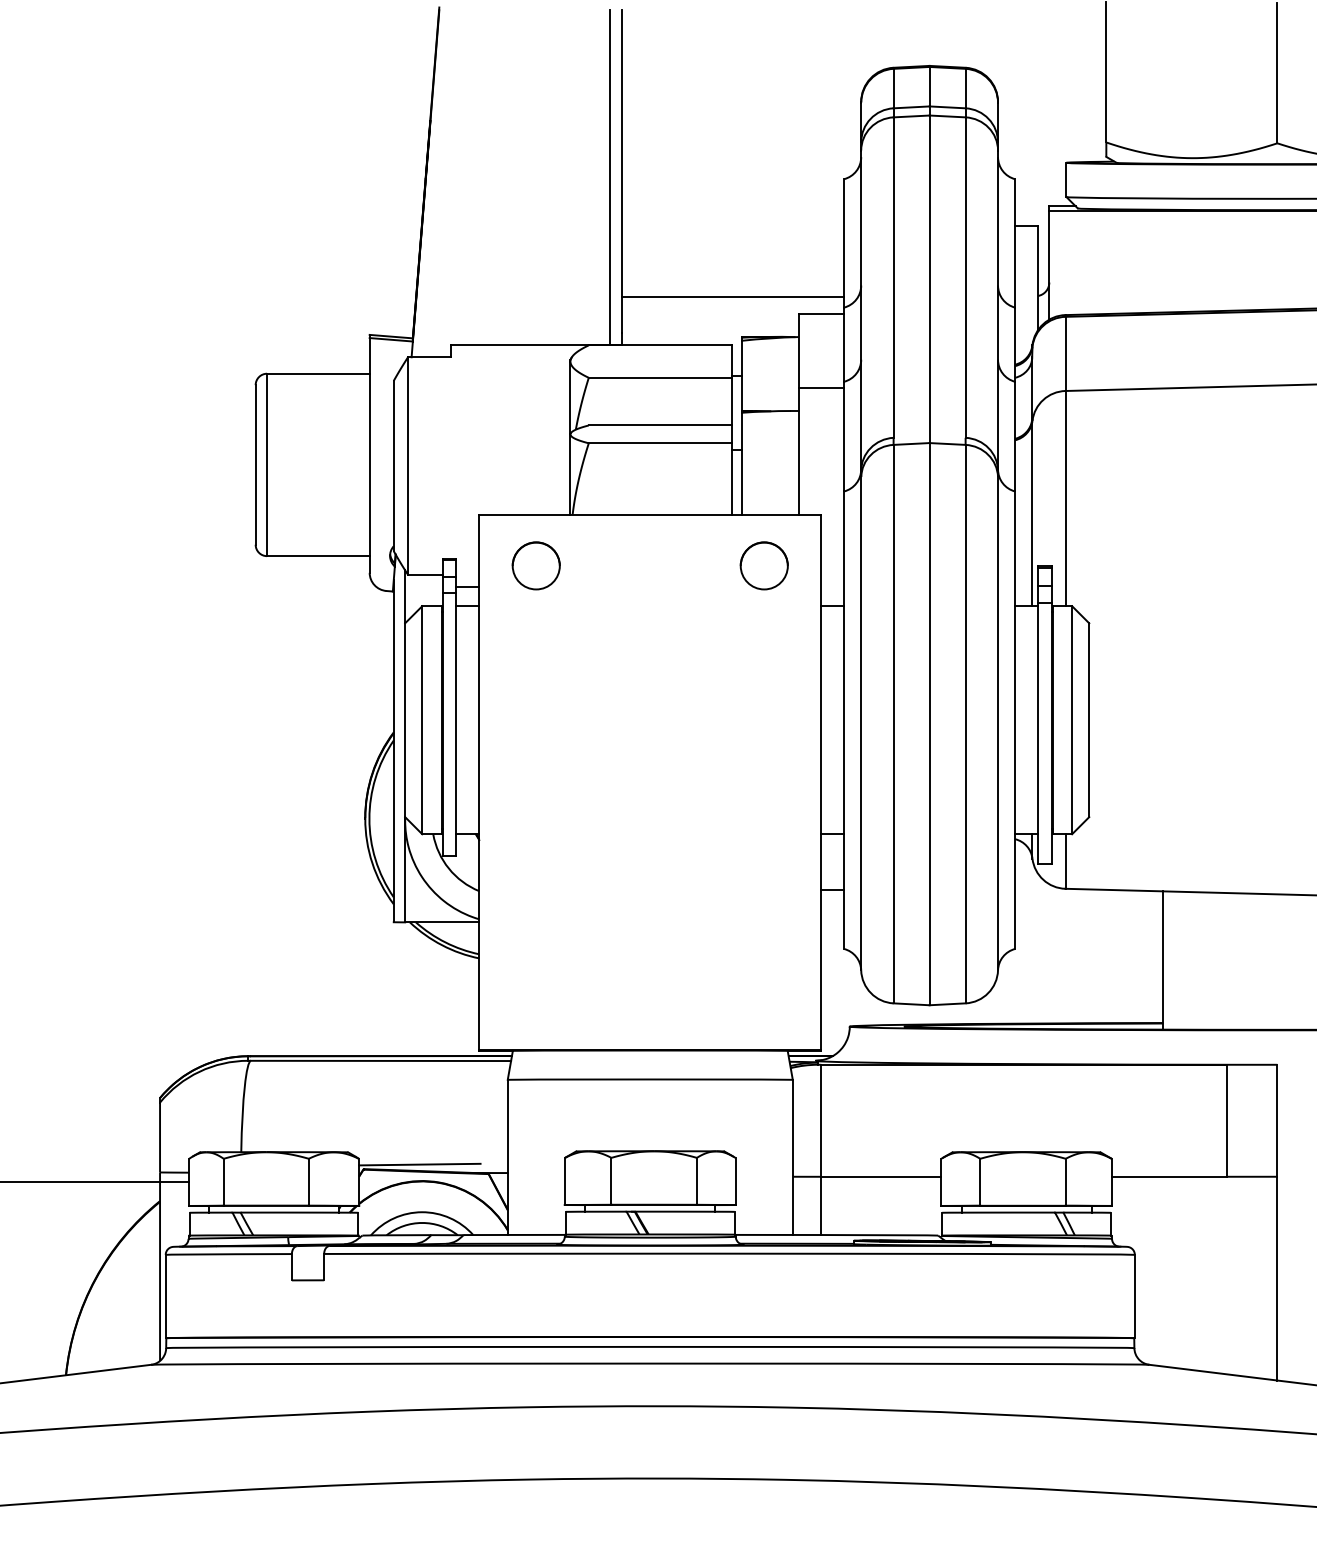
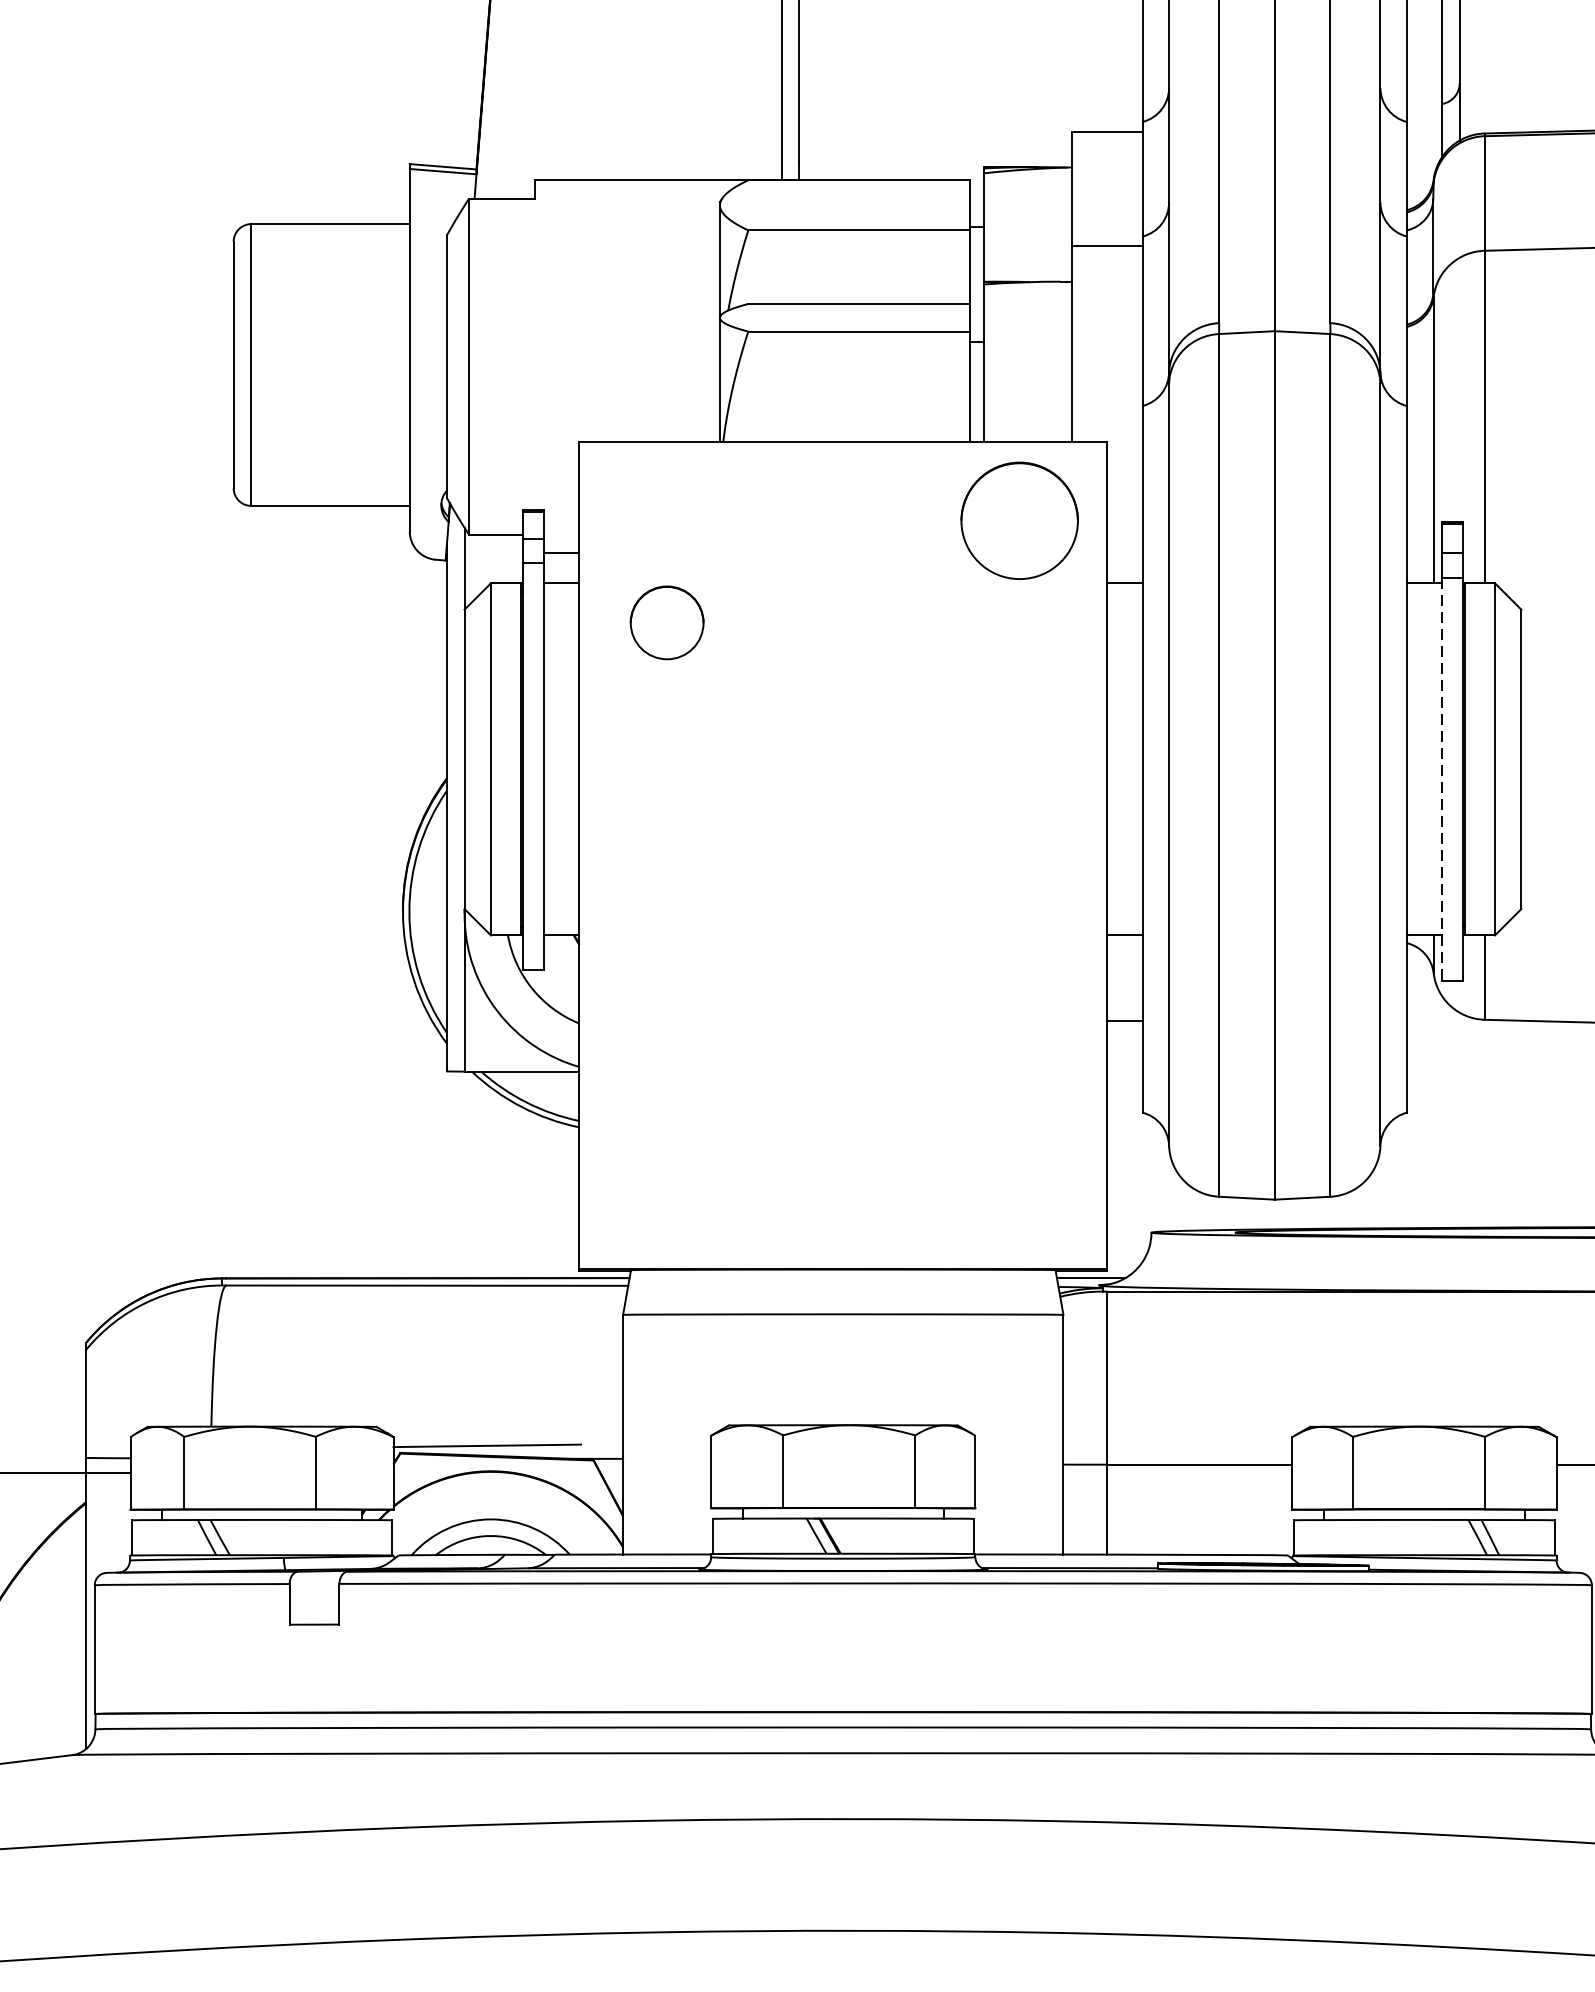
line: (732, 296) -> (970, 104), removed
part: (535, 565) -> (665, 622), moved
part: (763, 565) -> (1018, 520), size x1.6
line: (1037, 733) -> (1441, 779), solid -> dashed

